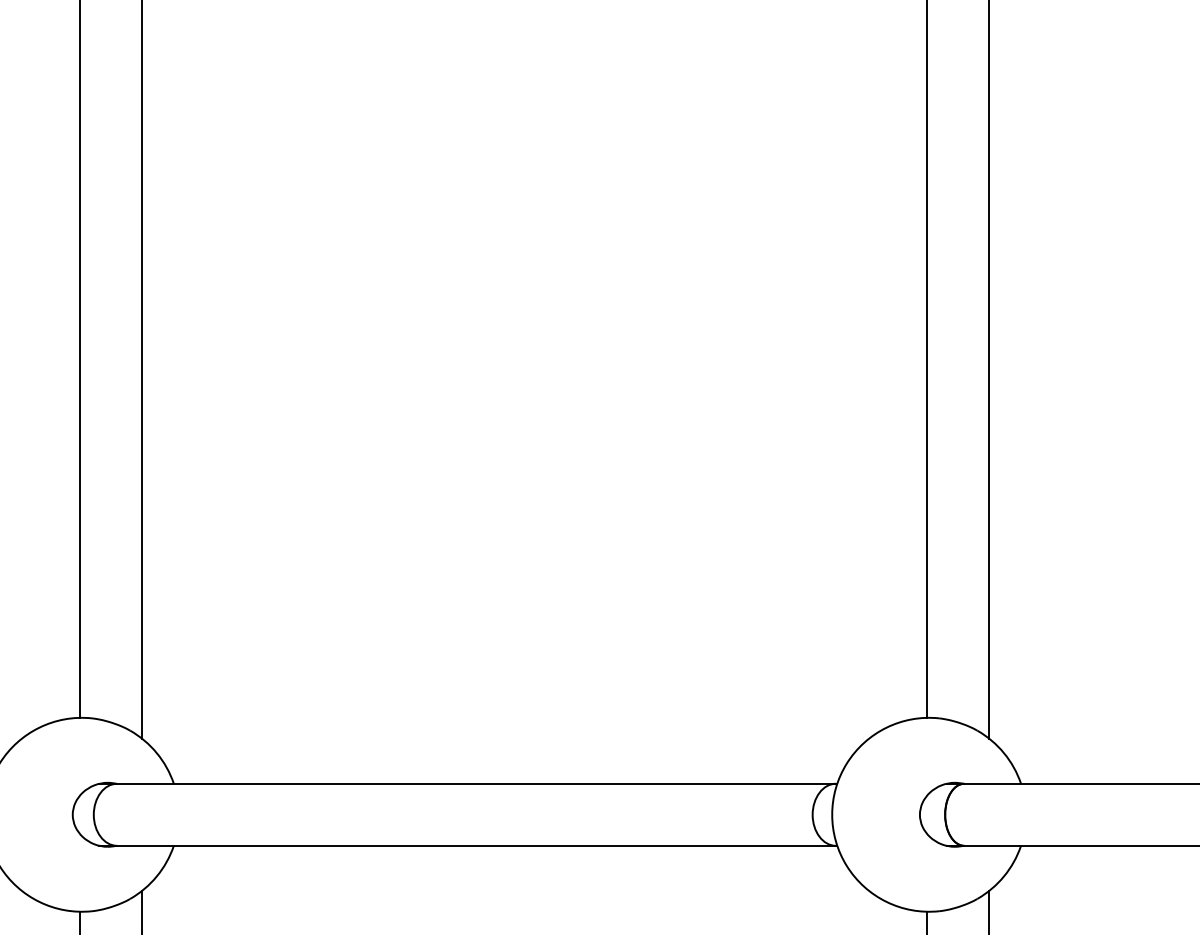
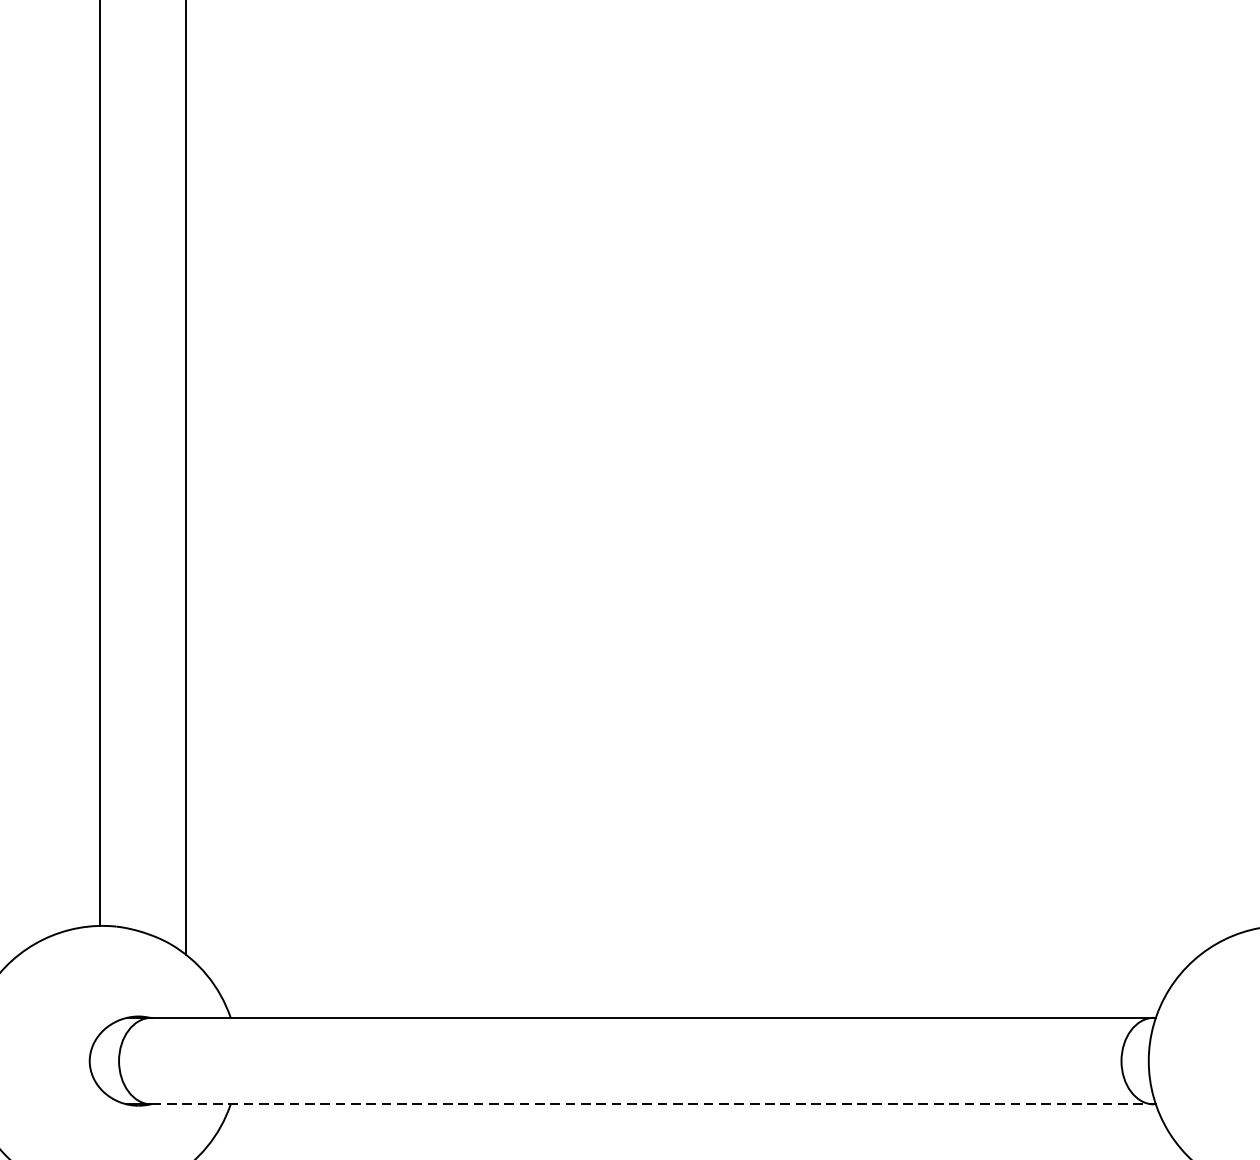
line: (476, 845) -> (652, 1103), solid -> dashed

